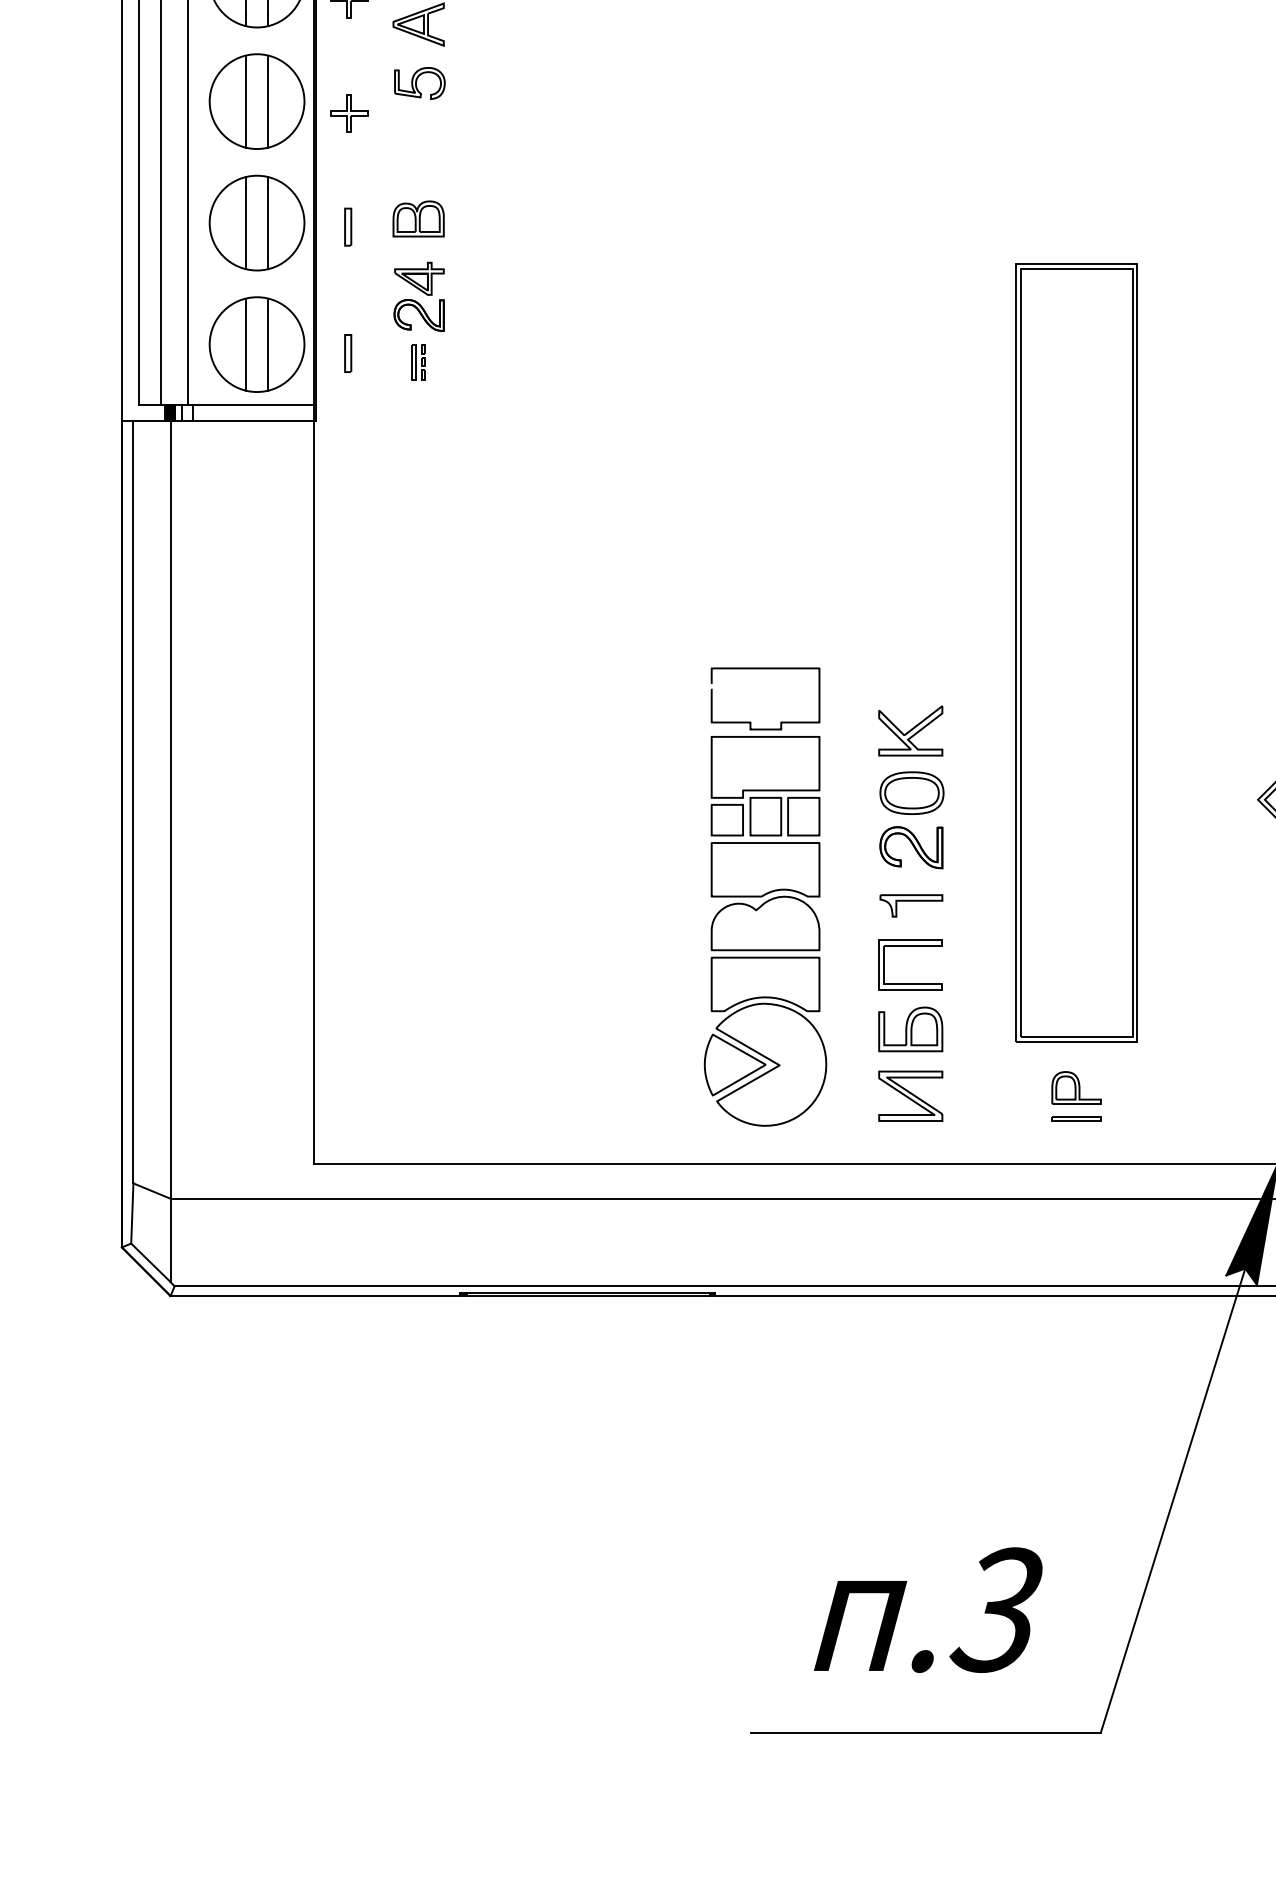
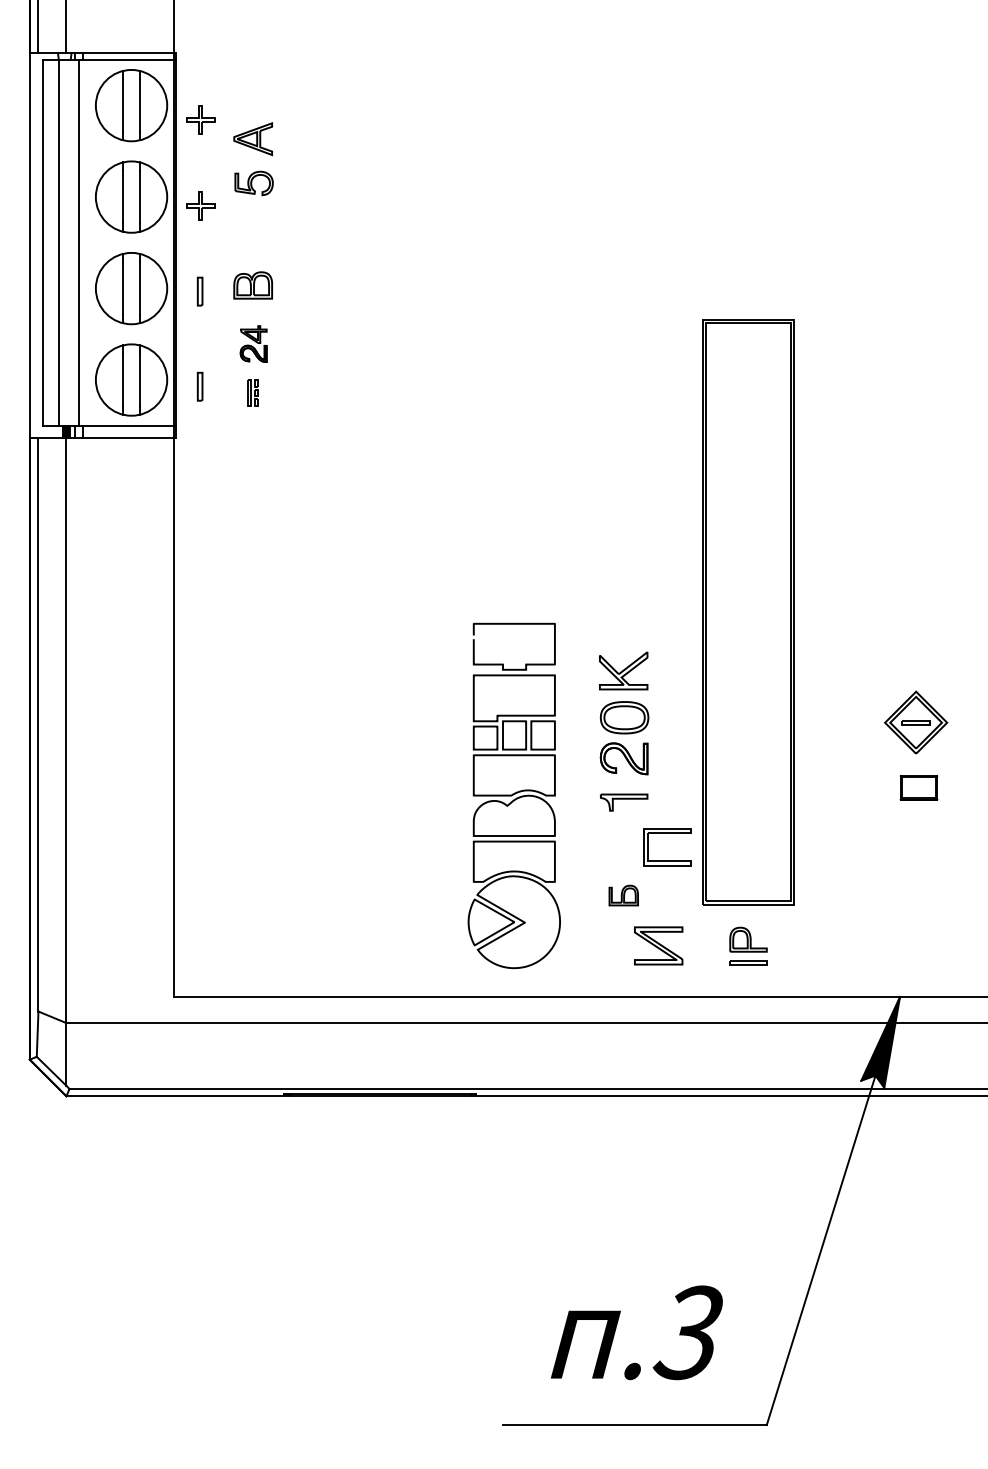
part: (419, 296) -> (253, 343), size x0.7
part: (910, 982) -> (667, 860), moved
part: (910, 1029) -> (623, 895), size x0.6
part: (910, 1095) -> (658, 945), moved

